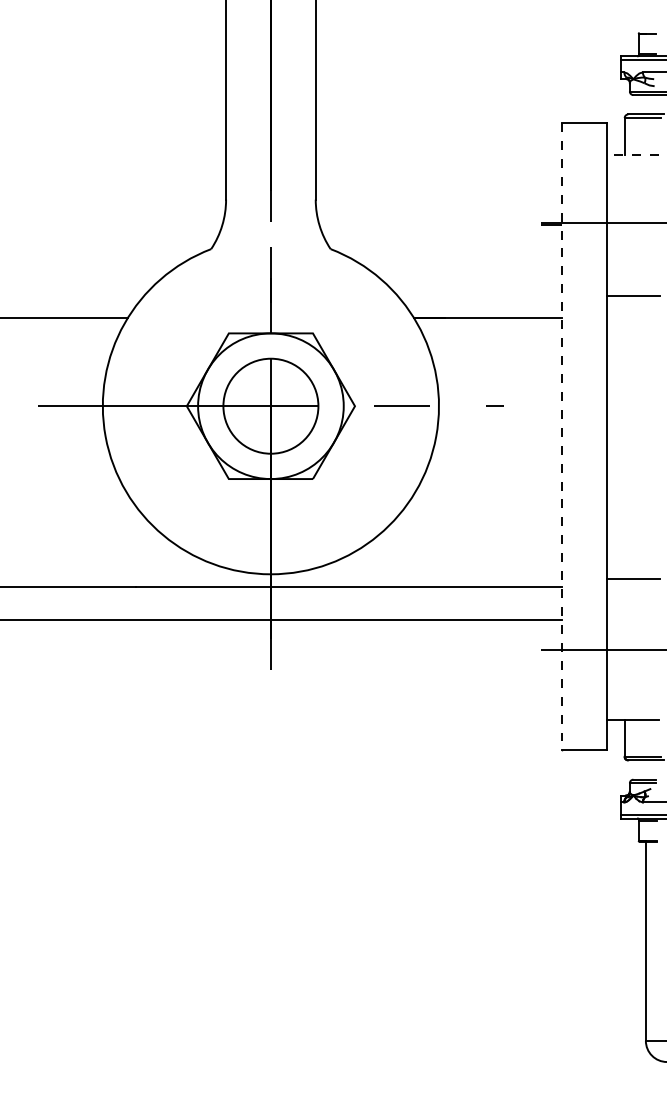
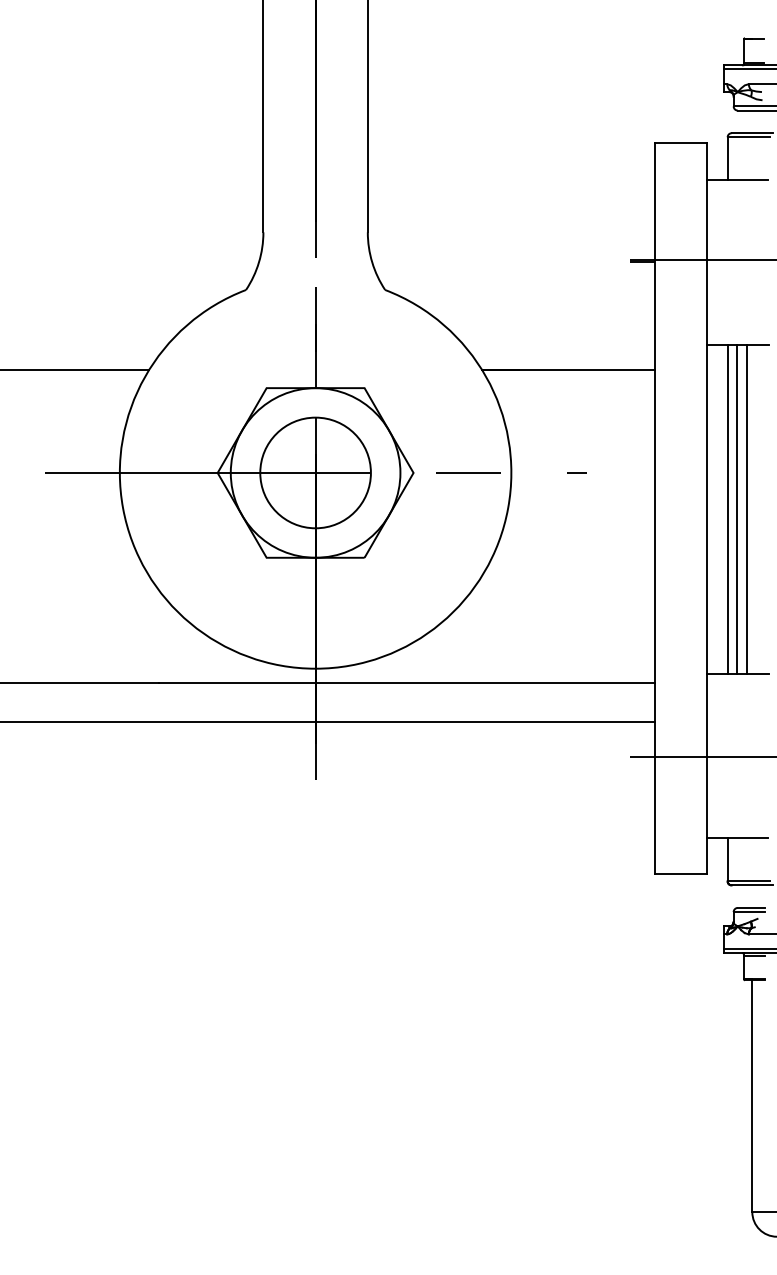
line: (632, 155) -> (736, 180), dashed -> solid
line: (561, 436) -> (654, 508), dashed -> solid
line: (624, 436) -> (727, 508), added
line: (632, 436) -> (736, 508), added
line: (640, 436) -> (746, 508), added

